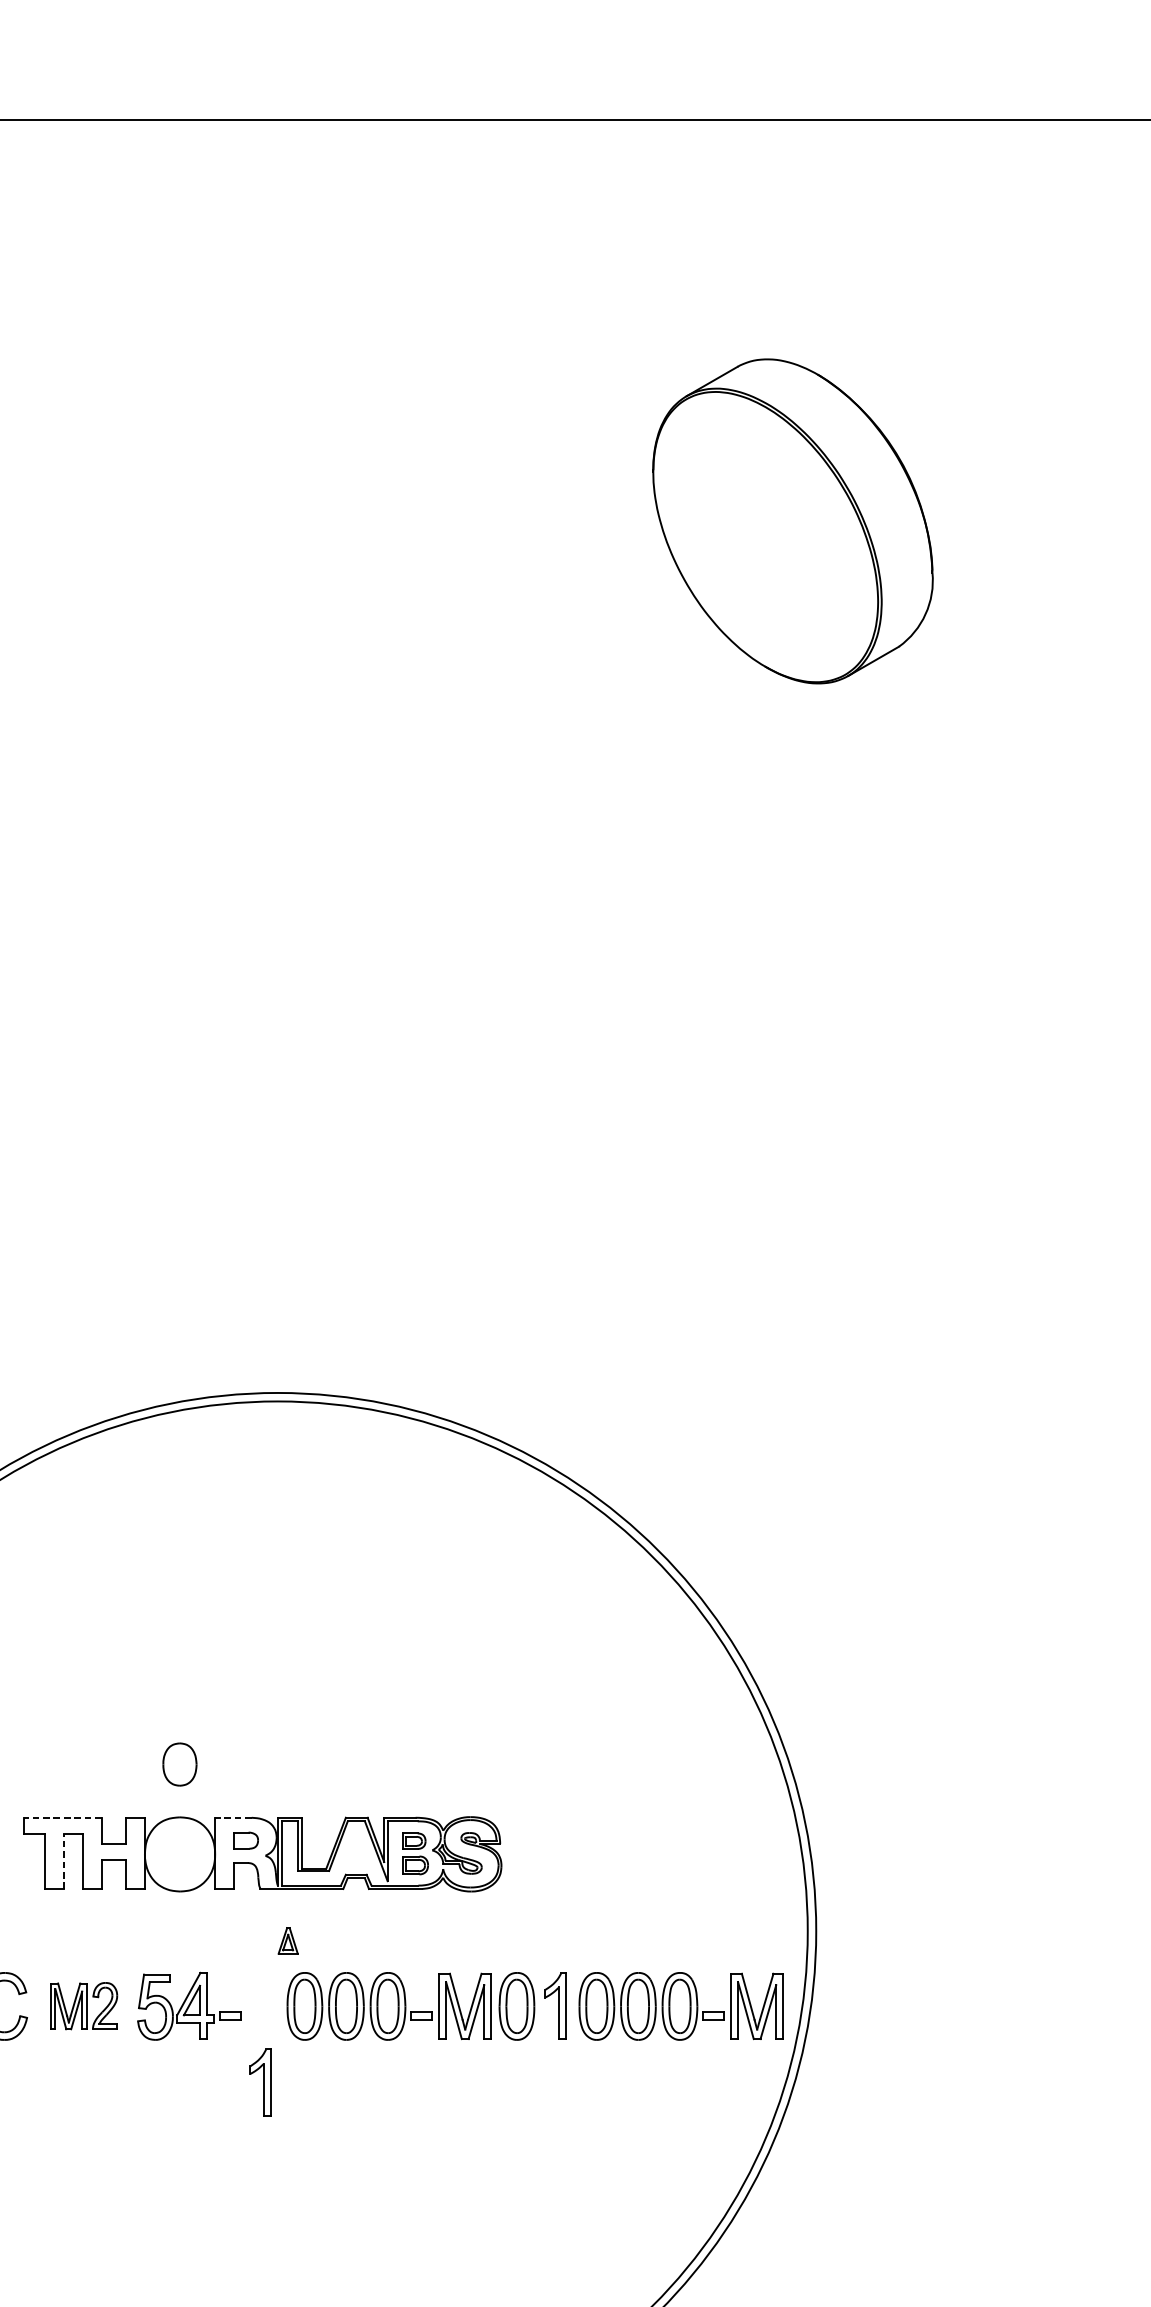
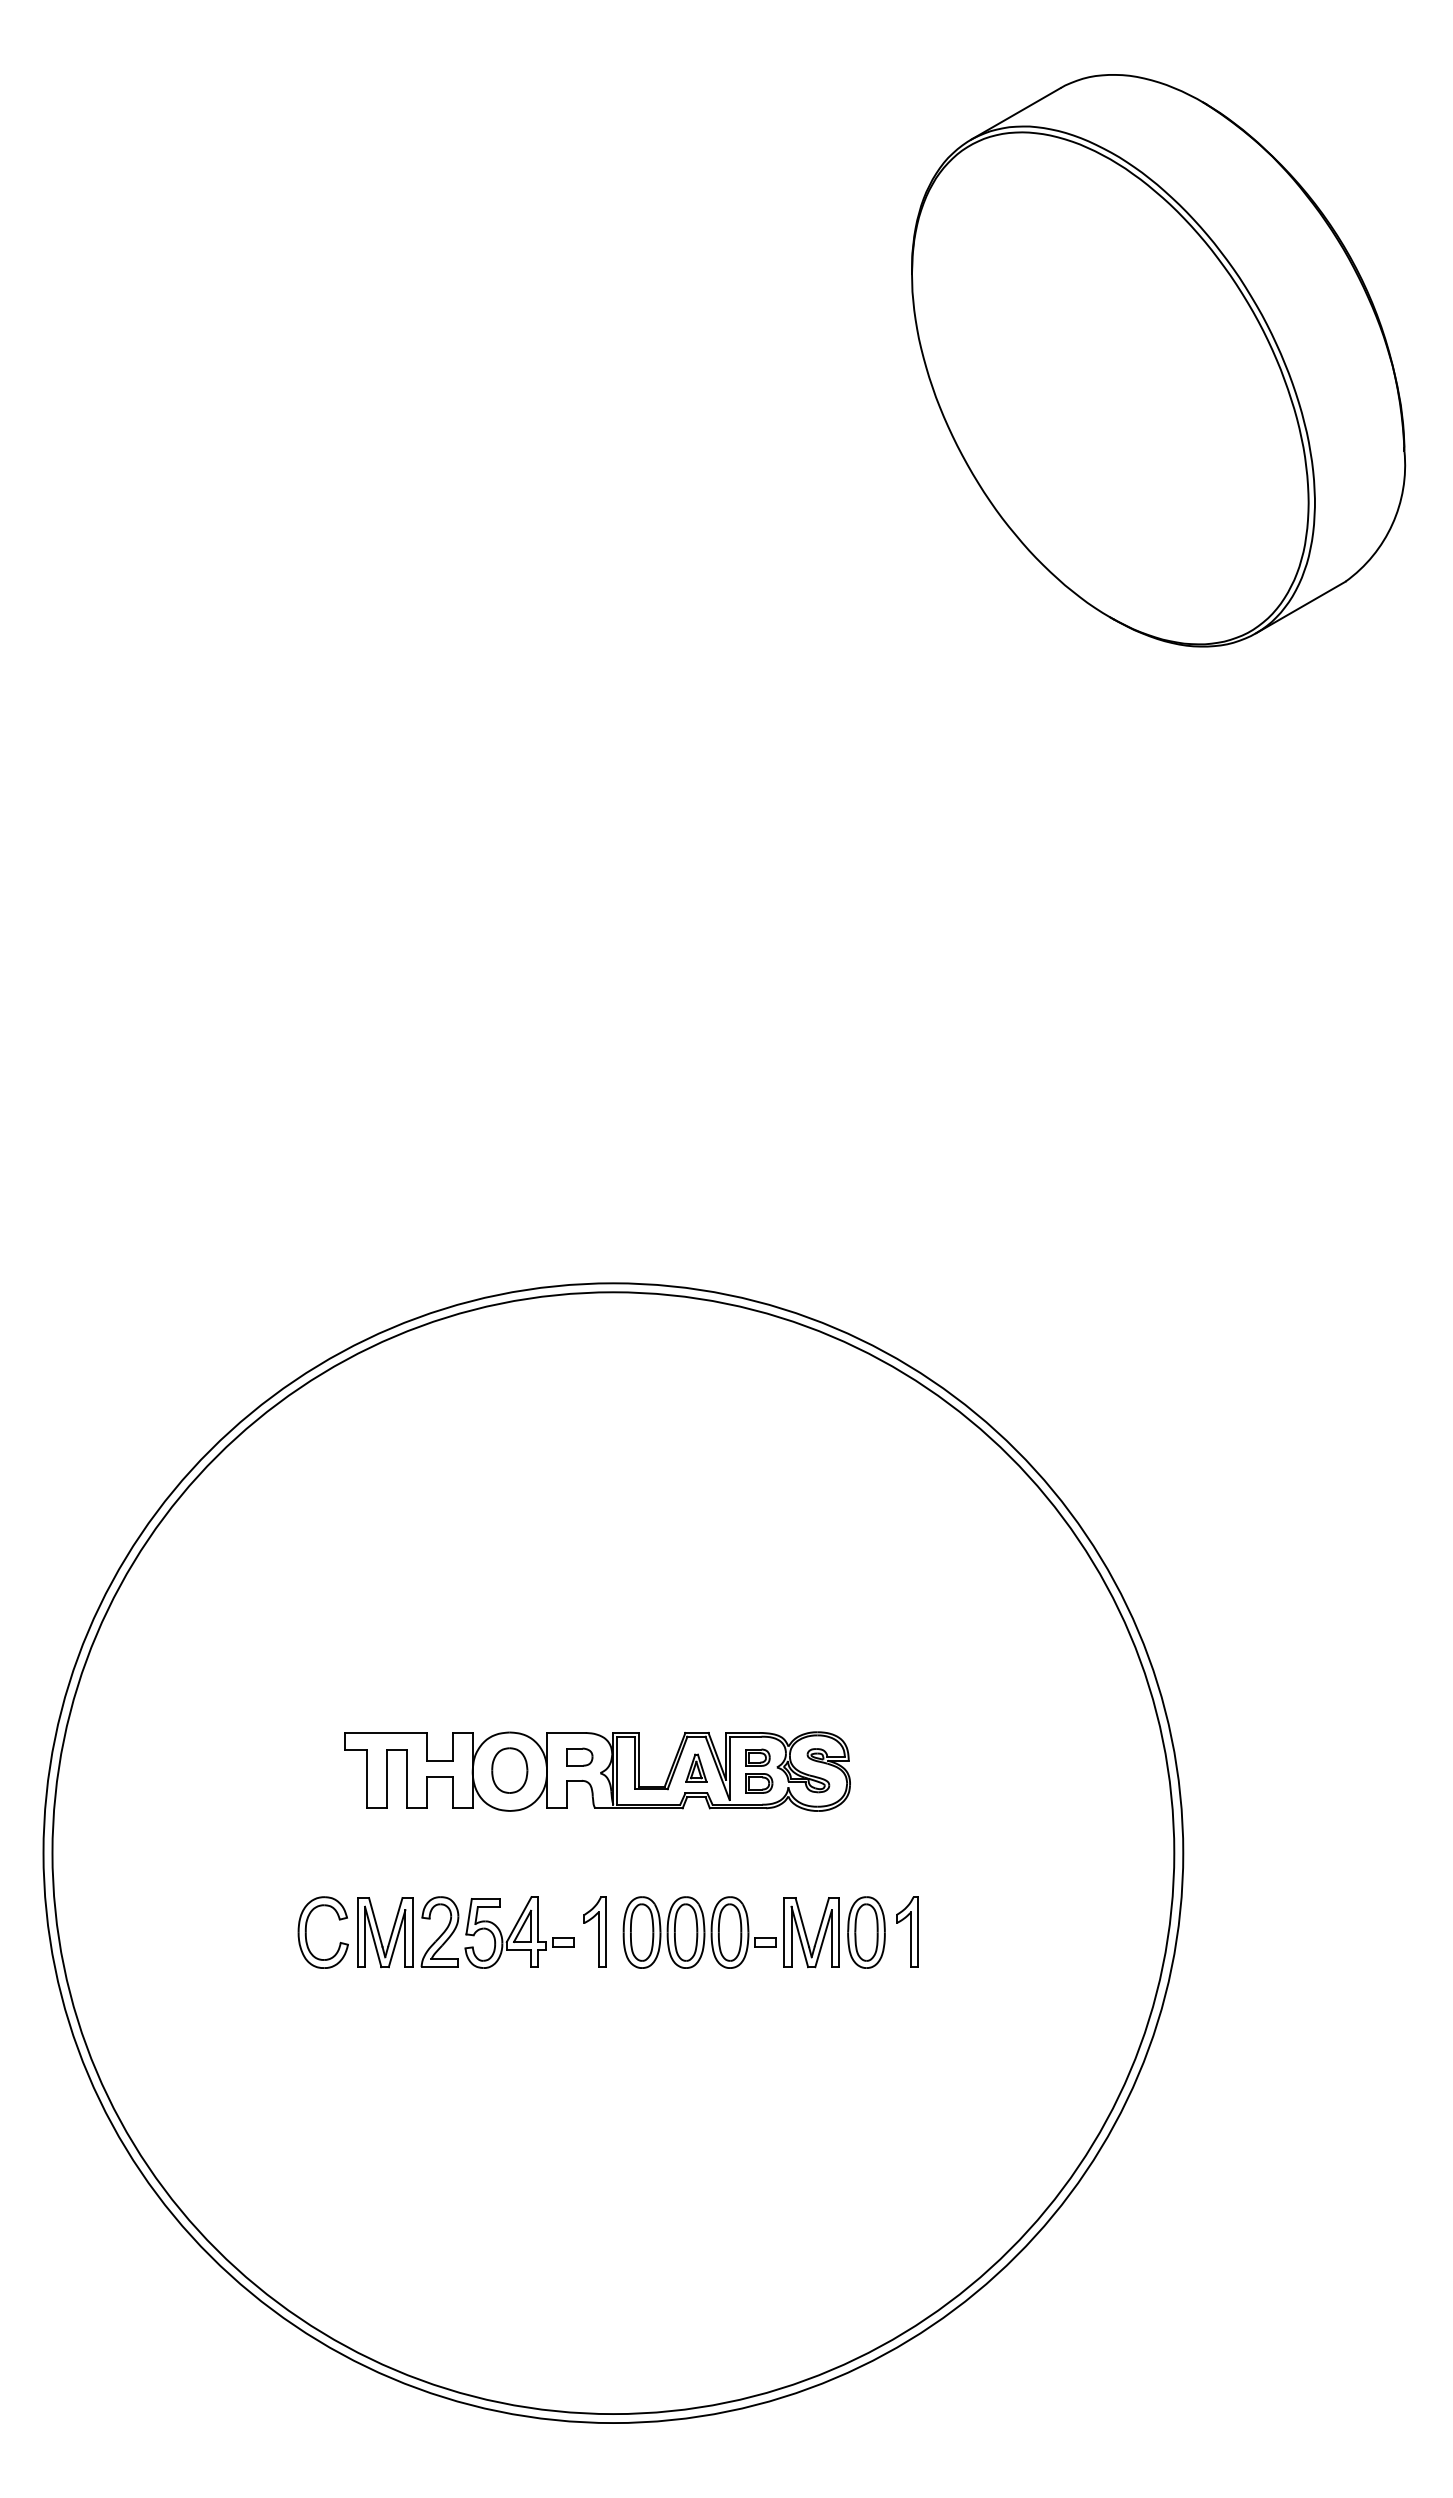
part: (792, 521) -> (1158, 360), size x1.67
part: (179, 1764) -> (509, 1770), moved
line: (62, 1817) -> (385, 1732), dashed -> solid
line: (233, 1817) -> (566, 1732), dashed -> solid
line: (63, 1860) -> (386, 1778), dashed -> solid
part: (288, 1940) -> (696, 1767), moved
part: (84, 2006) -> (408, 1932), size x1.43
part: (680, 2006) -> (1039, 1932), removed
part: (259, 2081) -> (594, 1931), moved

